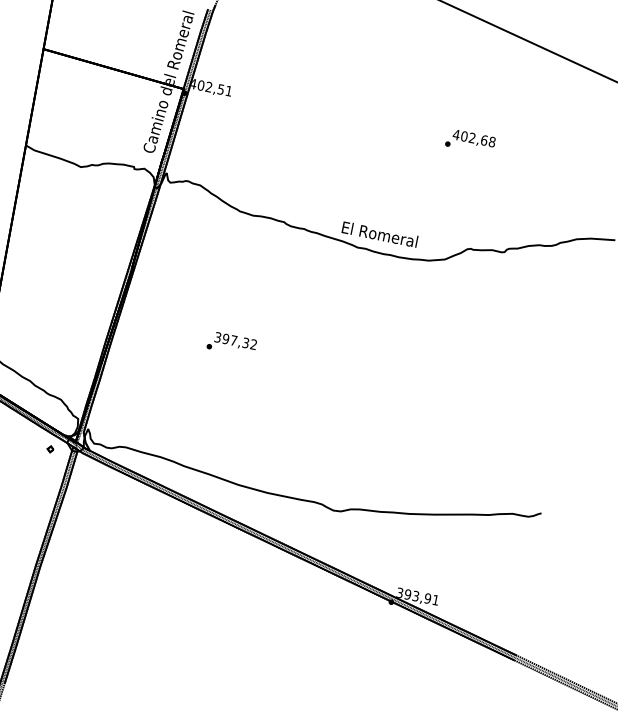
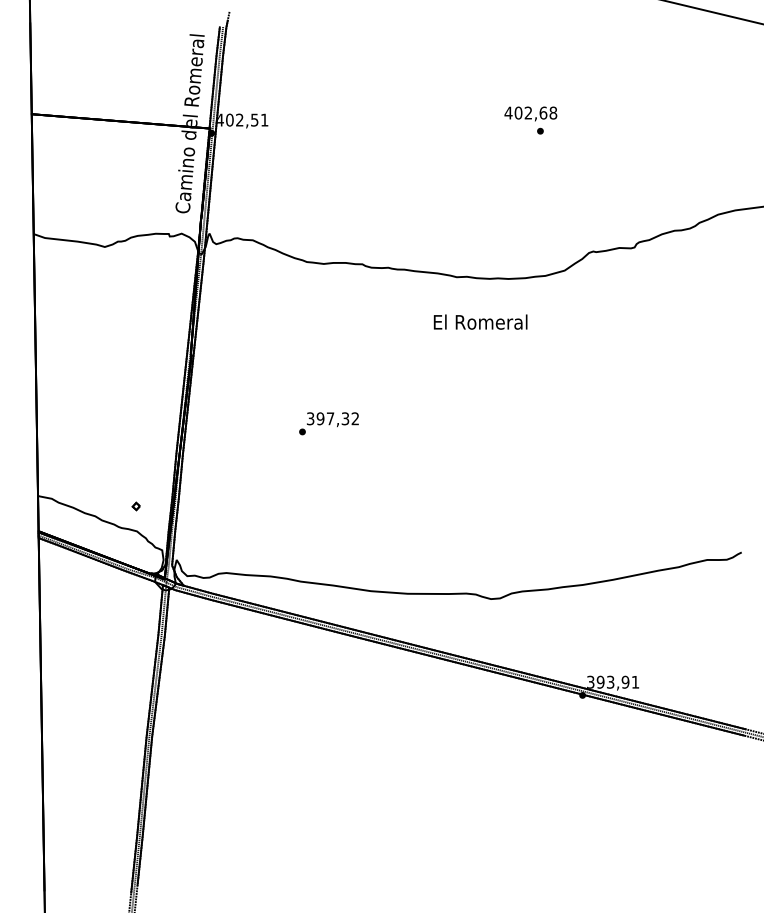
text: (473, 138) -> (530, 113), moved
text: (380, 233) -> (480, 321), moved
part: (49, 449) -> (135, 506), moved

